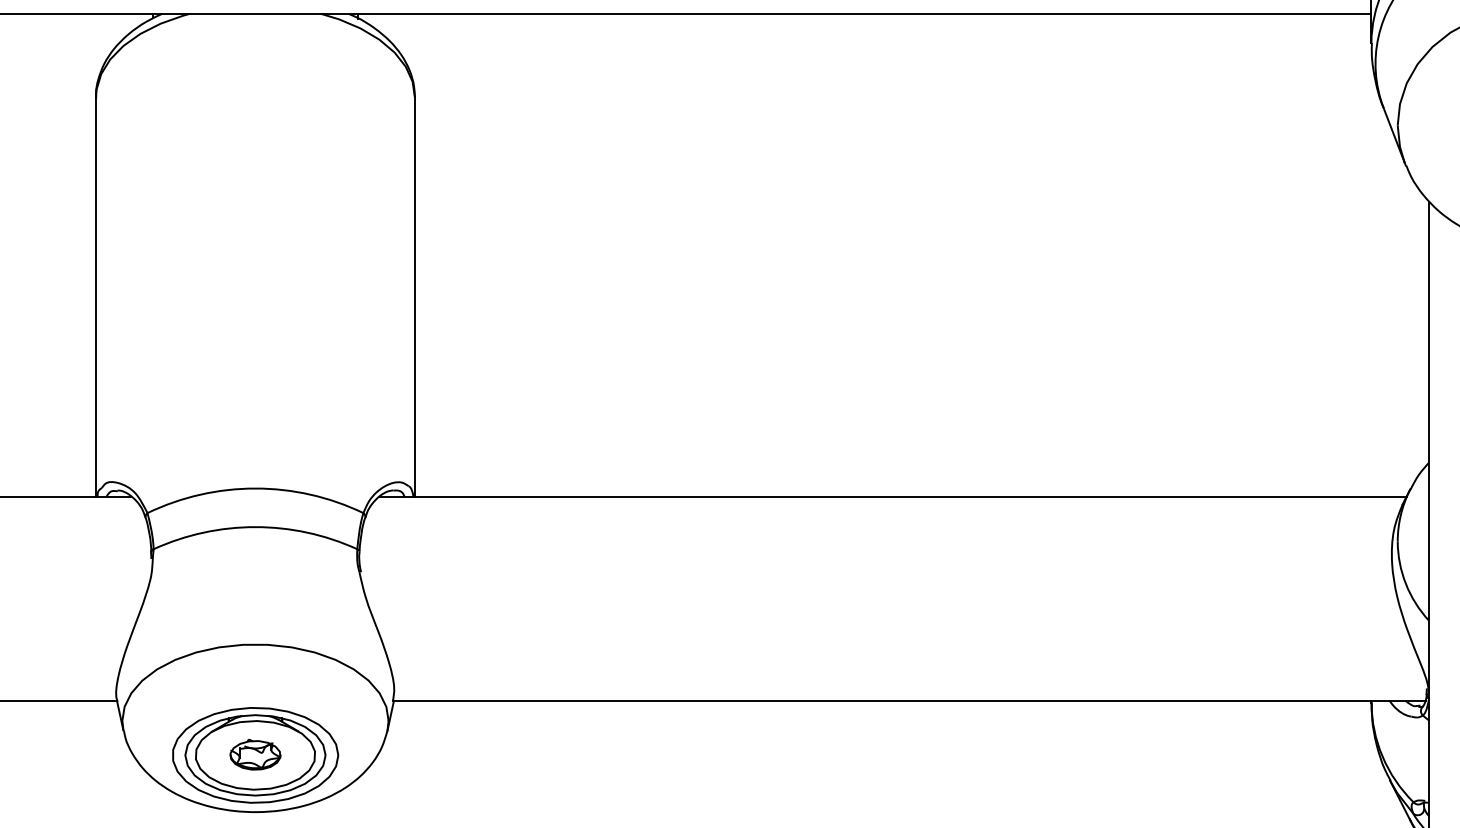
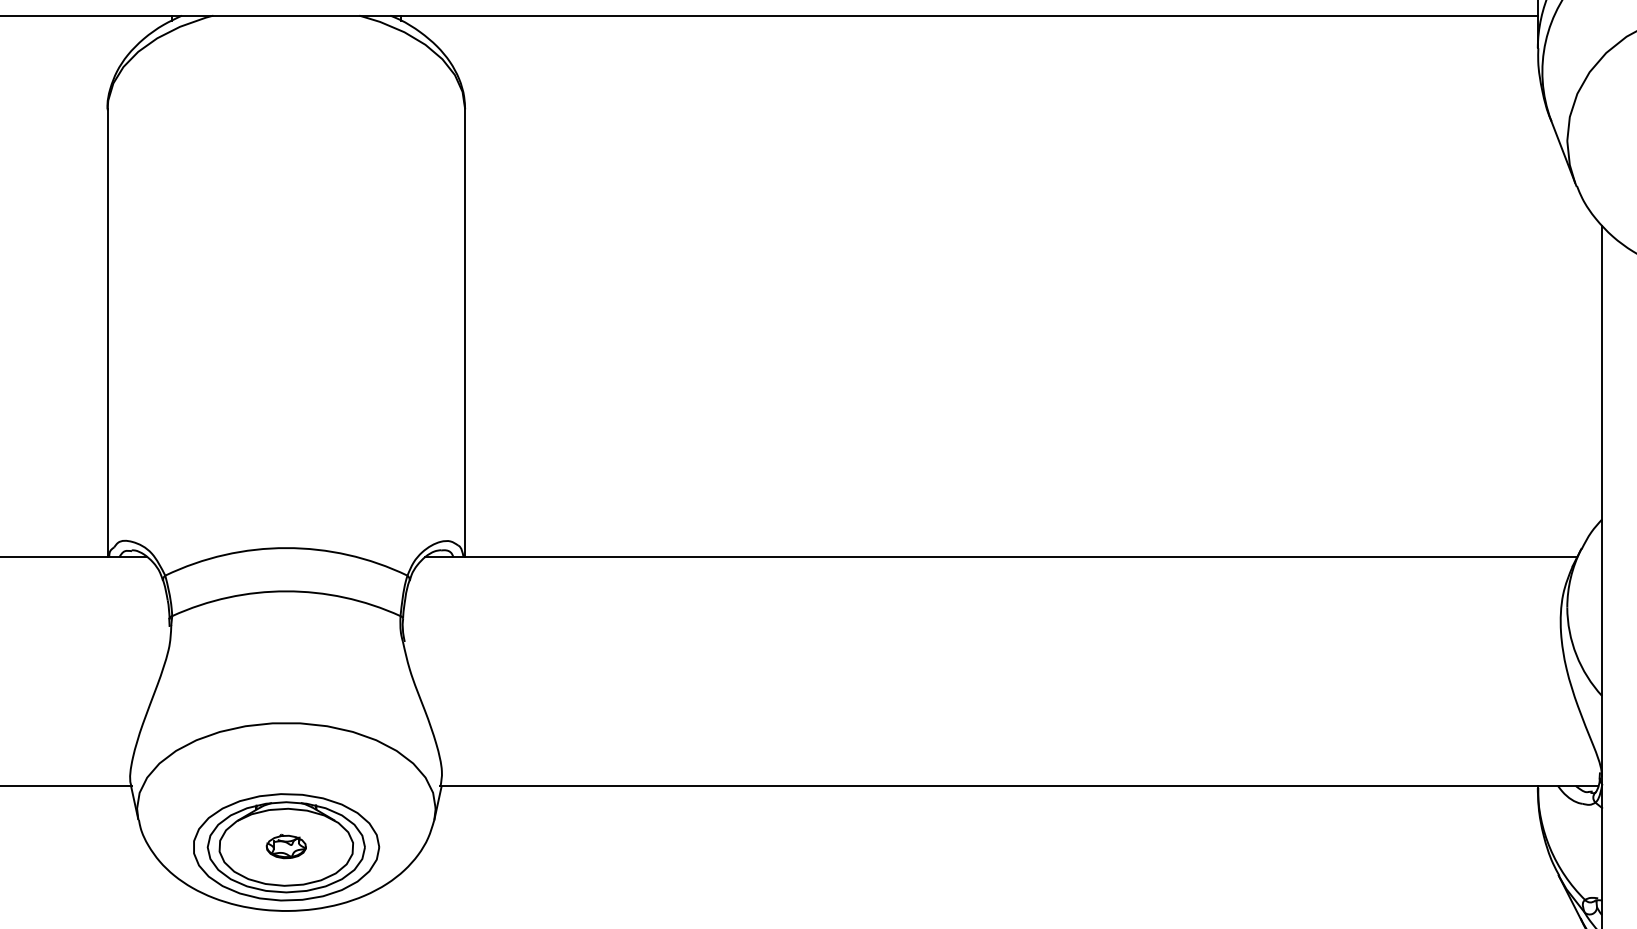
part: (255, 754) -> (286, 846), size x0.7

